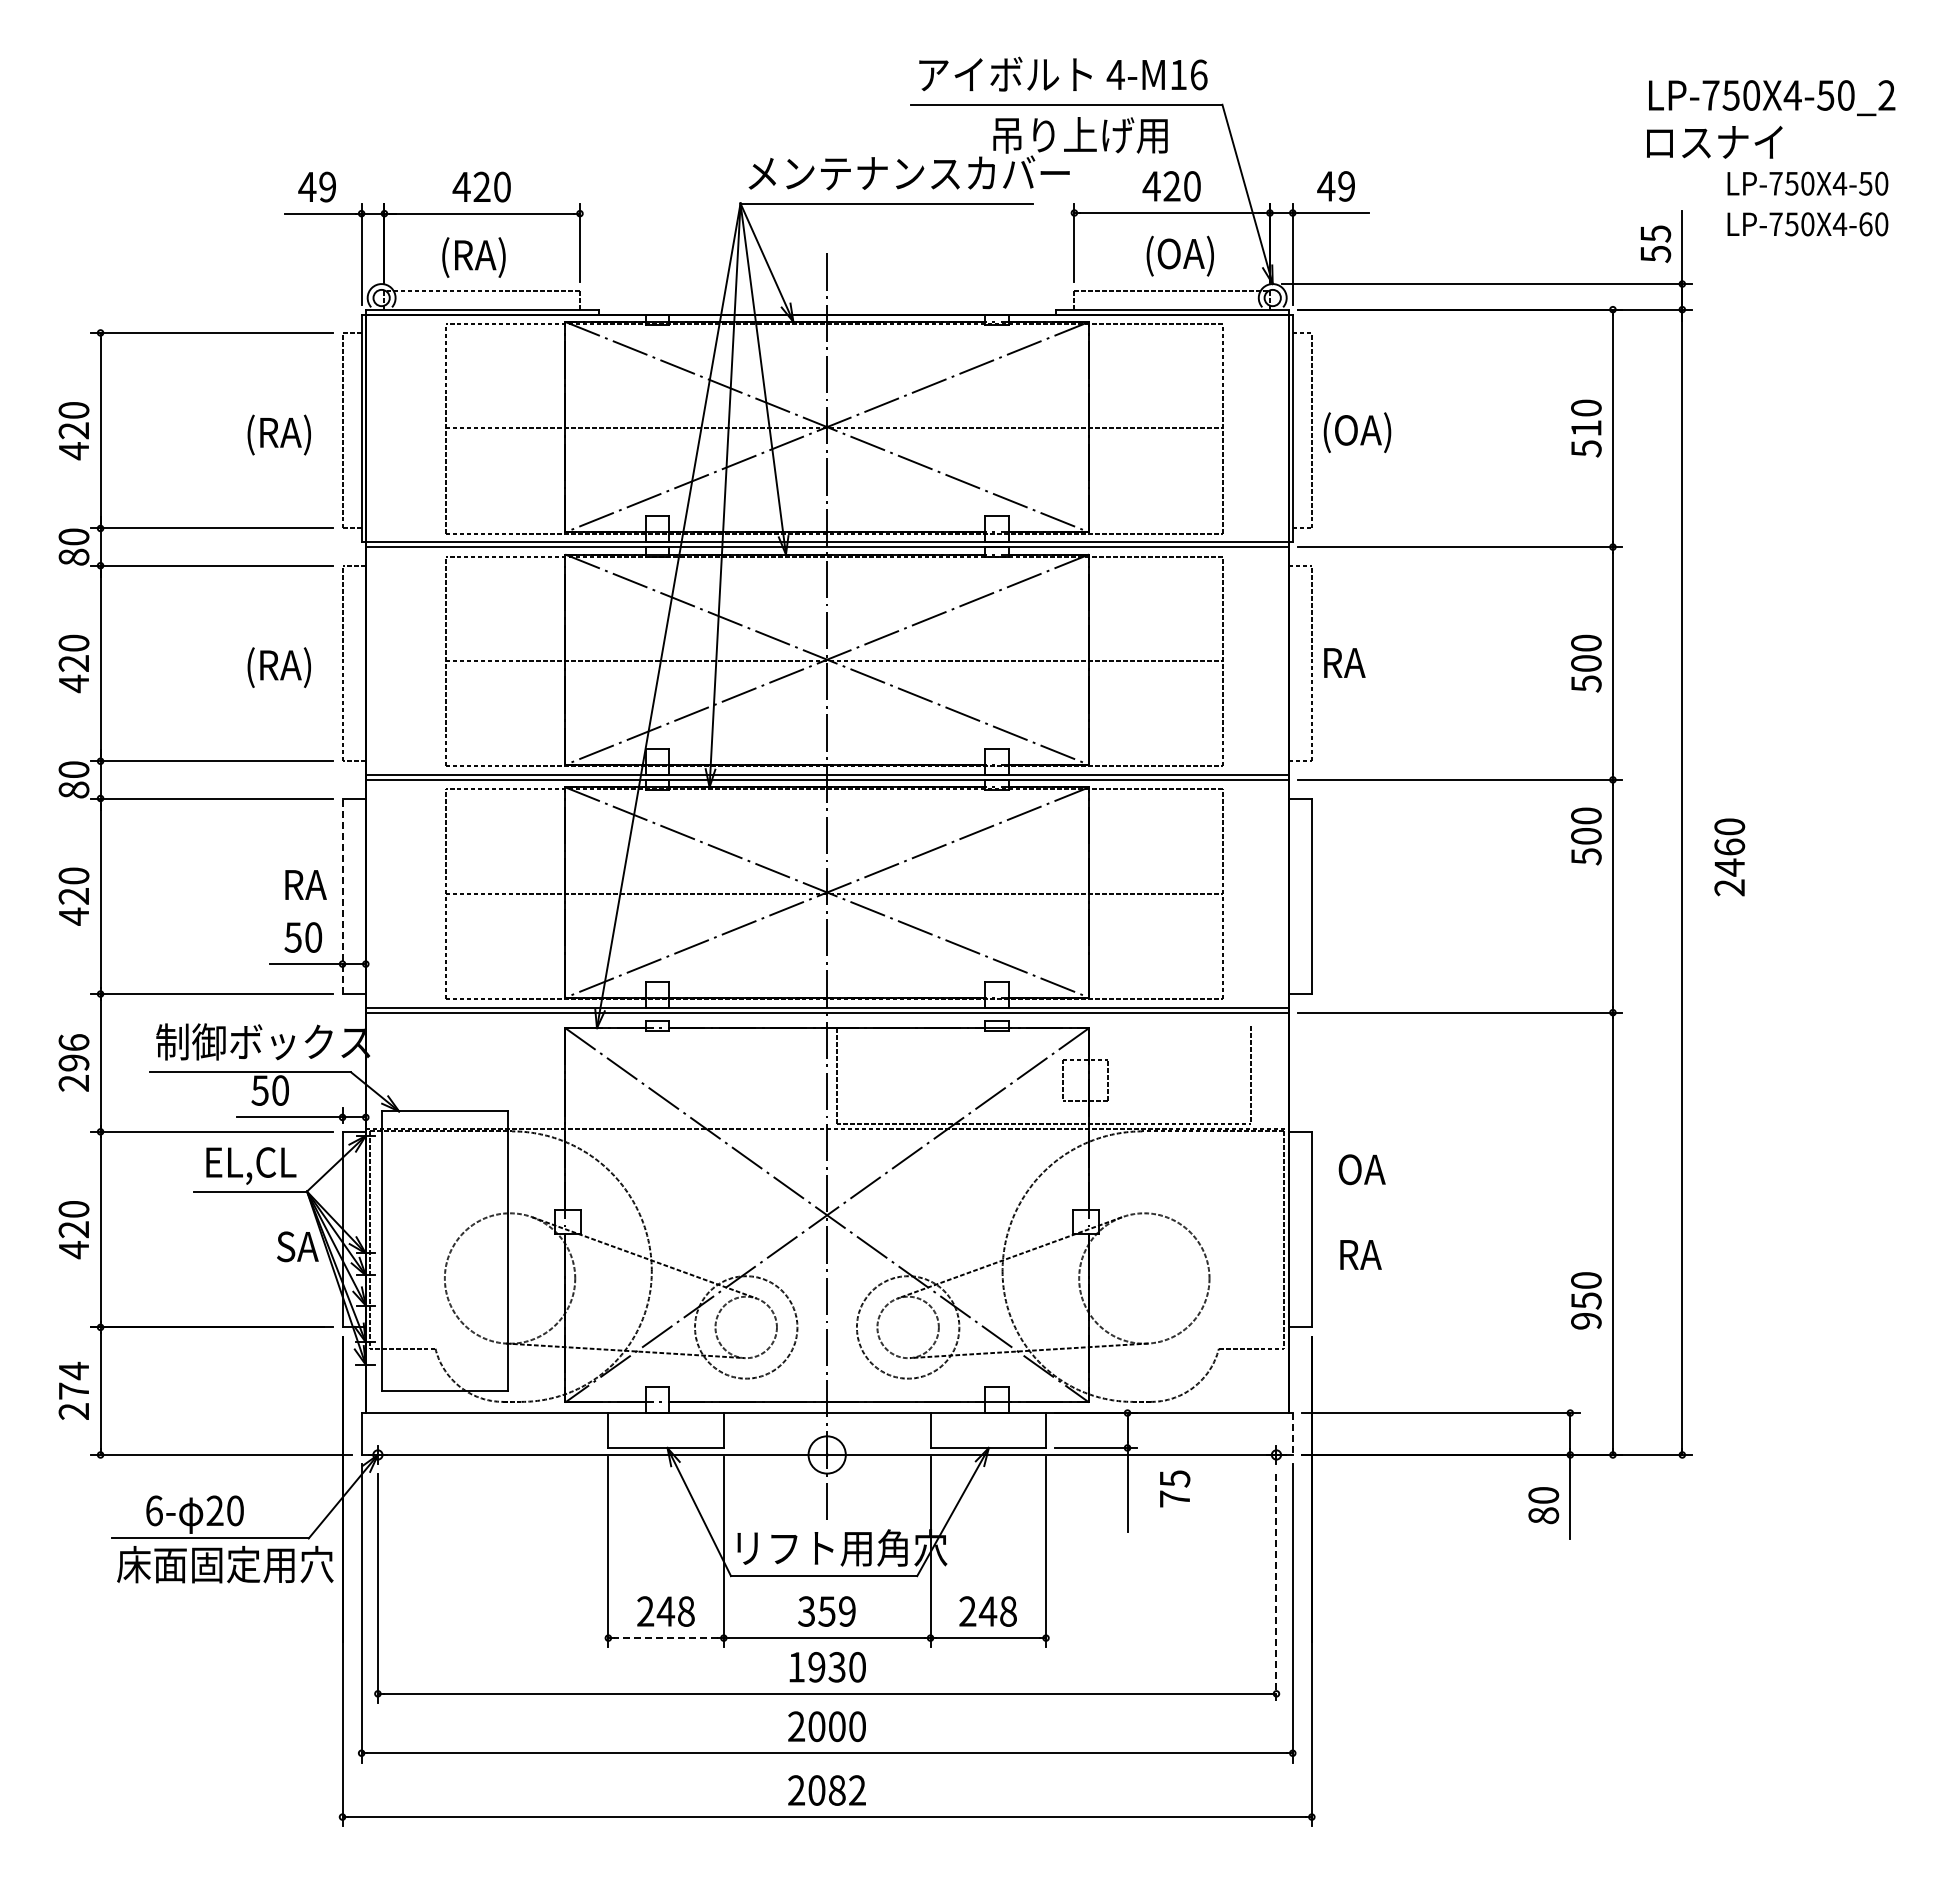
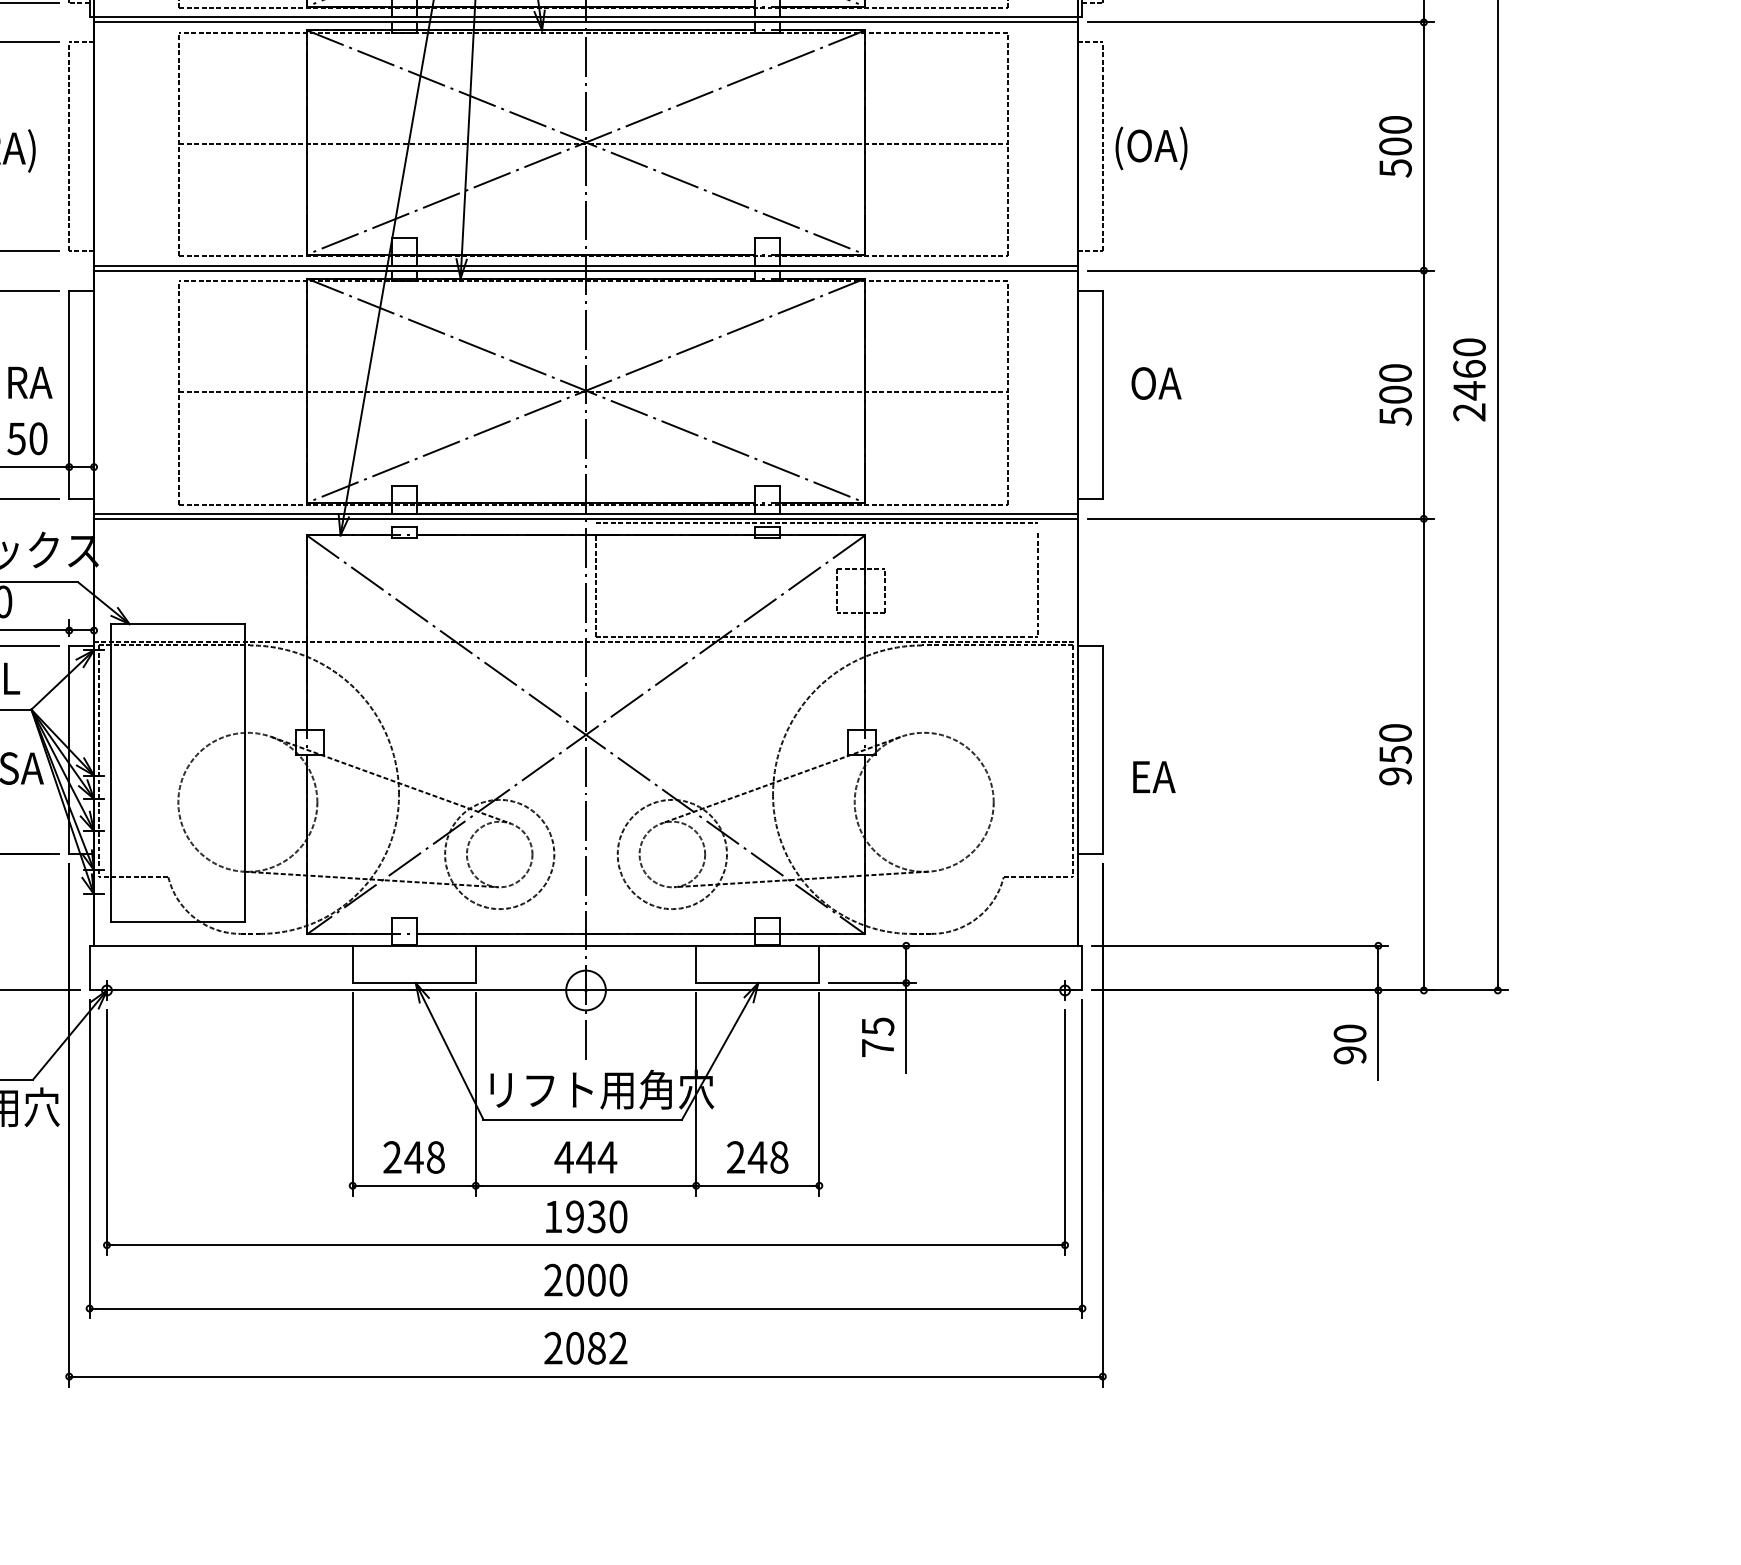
text: (1357, 664) -> (1151, 147), RA -> (OA)
text: (1586, 836) -> (1395, 394), moved
text: (1729, 857) -> (1469, 380), moved
line: (342, 896) -> (69, 394), dashed -> solid
line: (1043, 1016) -> (816, 522), added
text: (1361, 1169) -> (1155, 383), moved
text: (1362, 1254) -> (1156, 776), RA -> EA
text: (1586, 1300) -> (1395, 754), moved
line: (1292, 1434) -> (1082, 968), dashed -> solid
text: (1175, 1488) -> (878, 1036), moved
text: (1543, 1515) -> (1349, 1055), 80 -> 90
line: (1276, 1588) -> (1065, 1132), dashed -> solid
text: (826, 1611) -> (585, 1157), 359 -> 444
line: (665, 1638) -> (413, 1186), dashed -> solid

